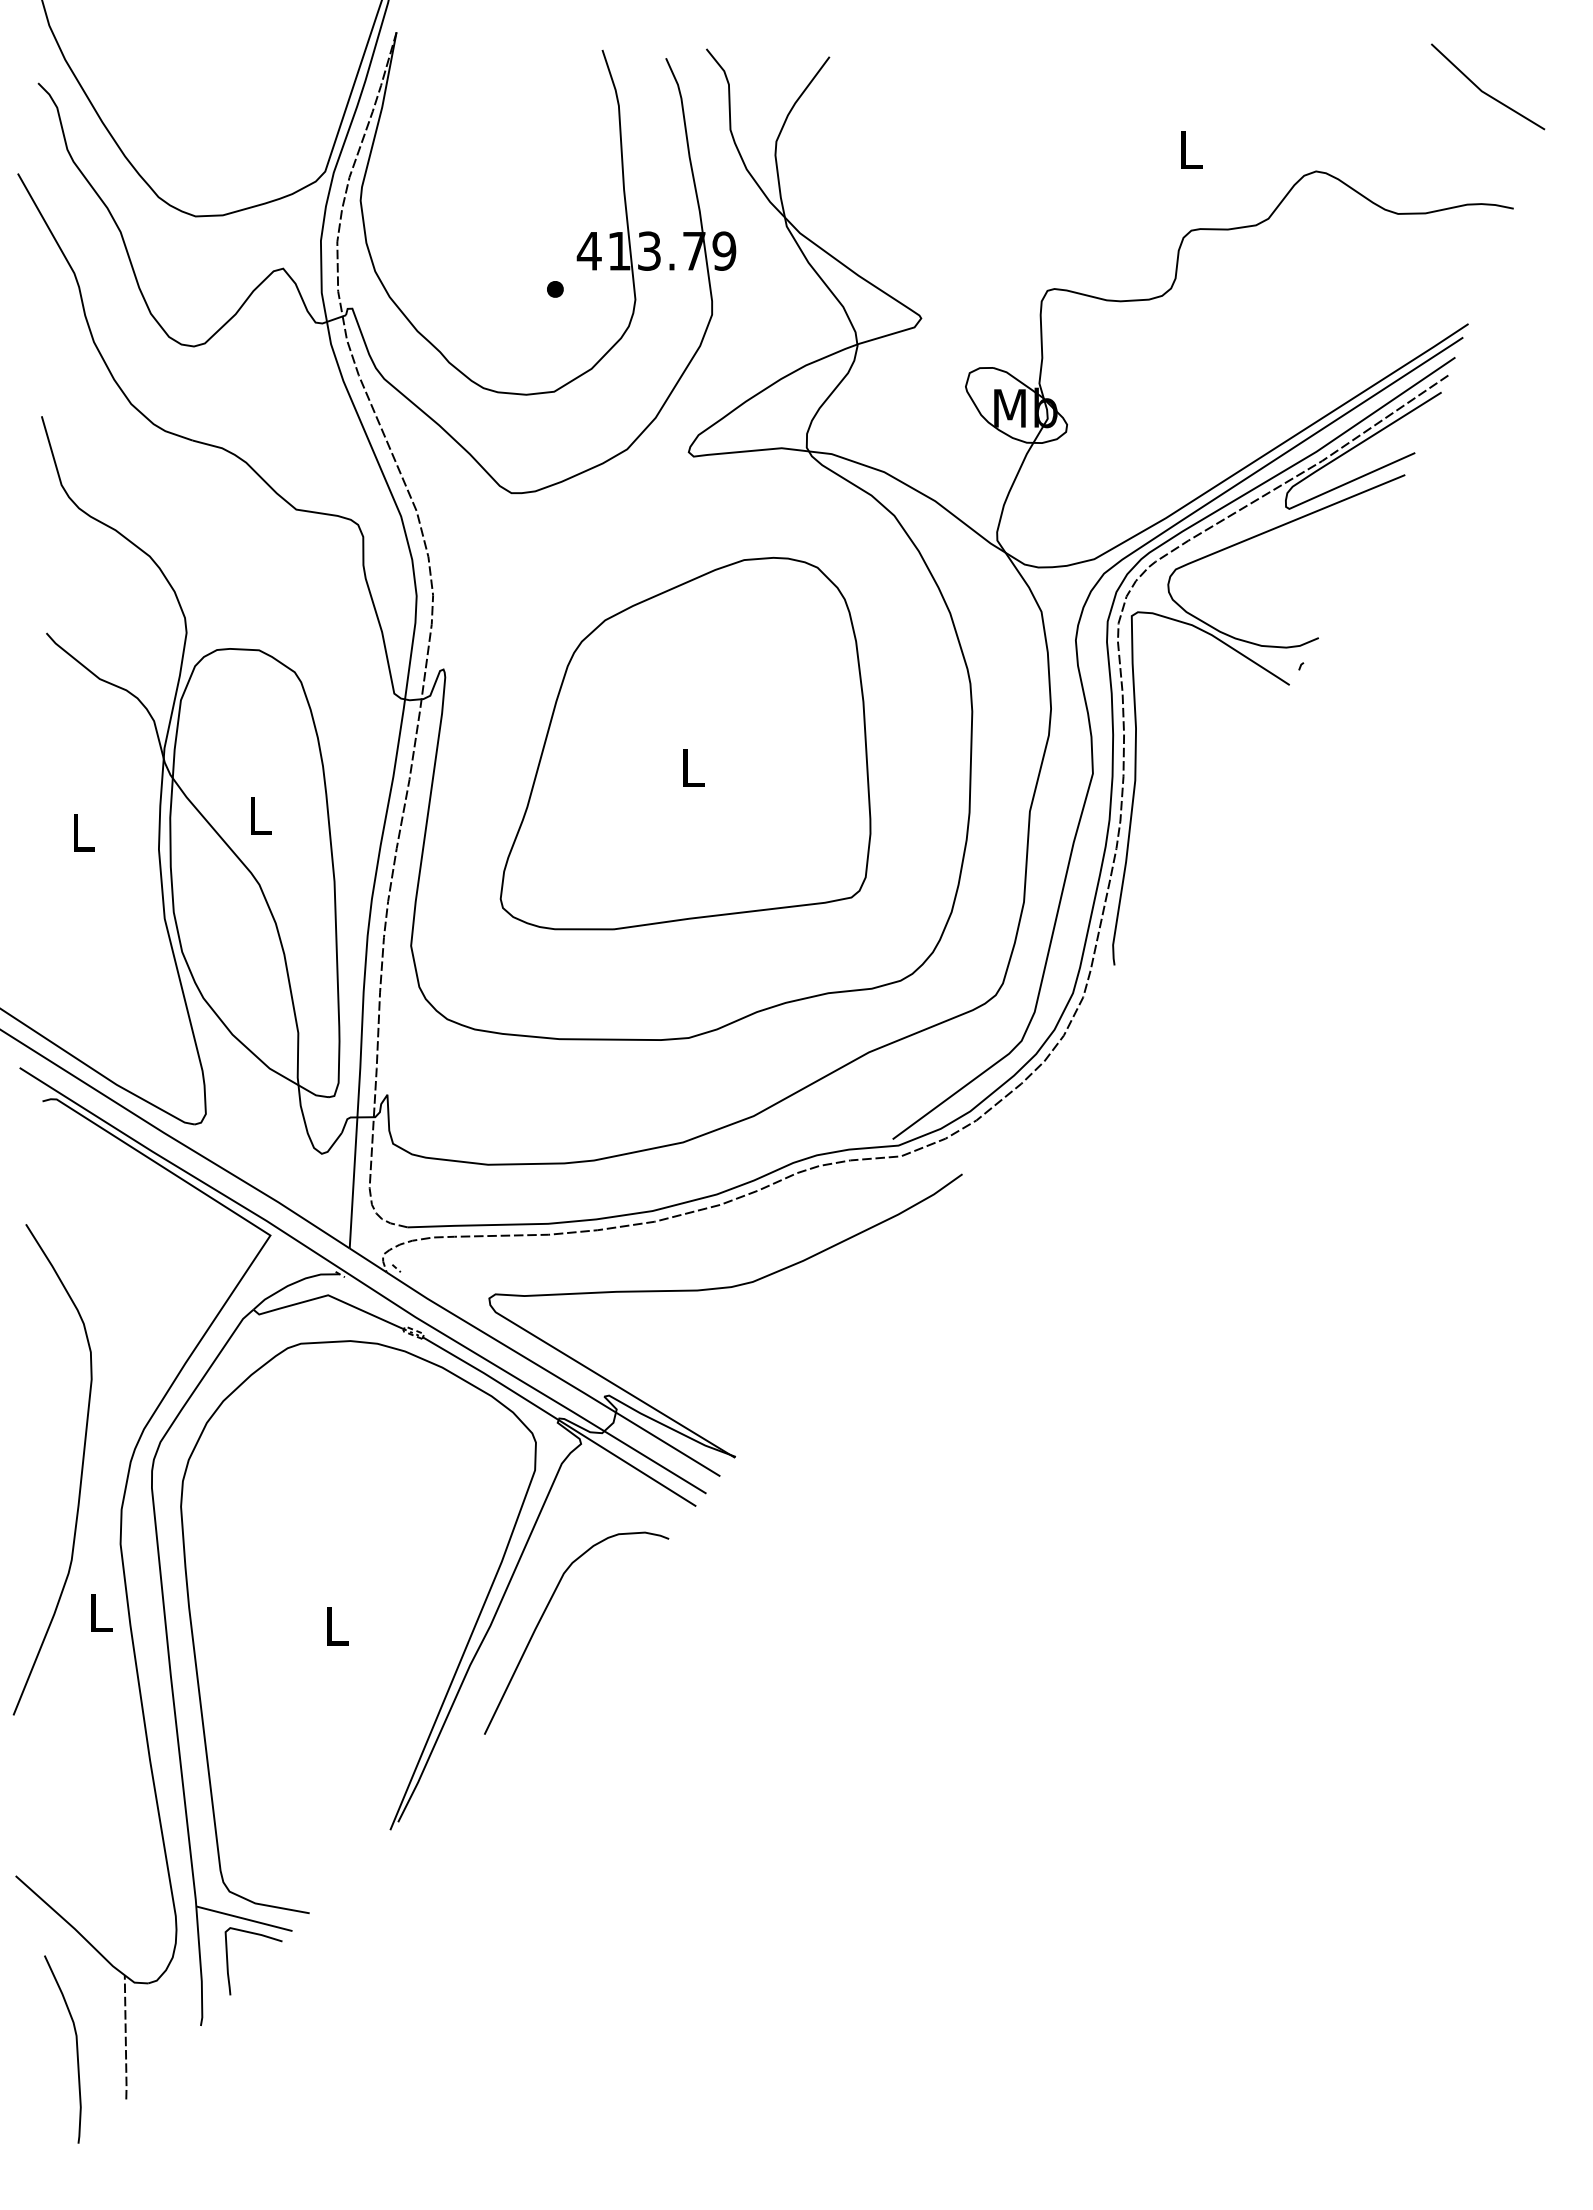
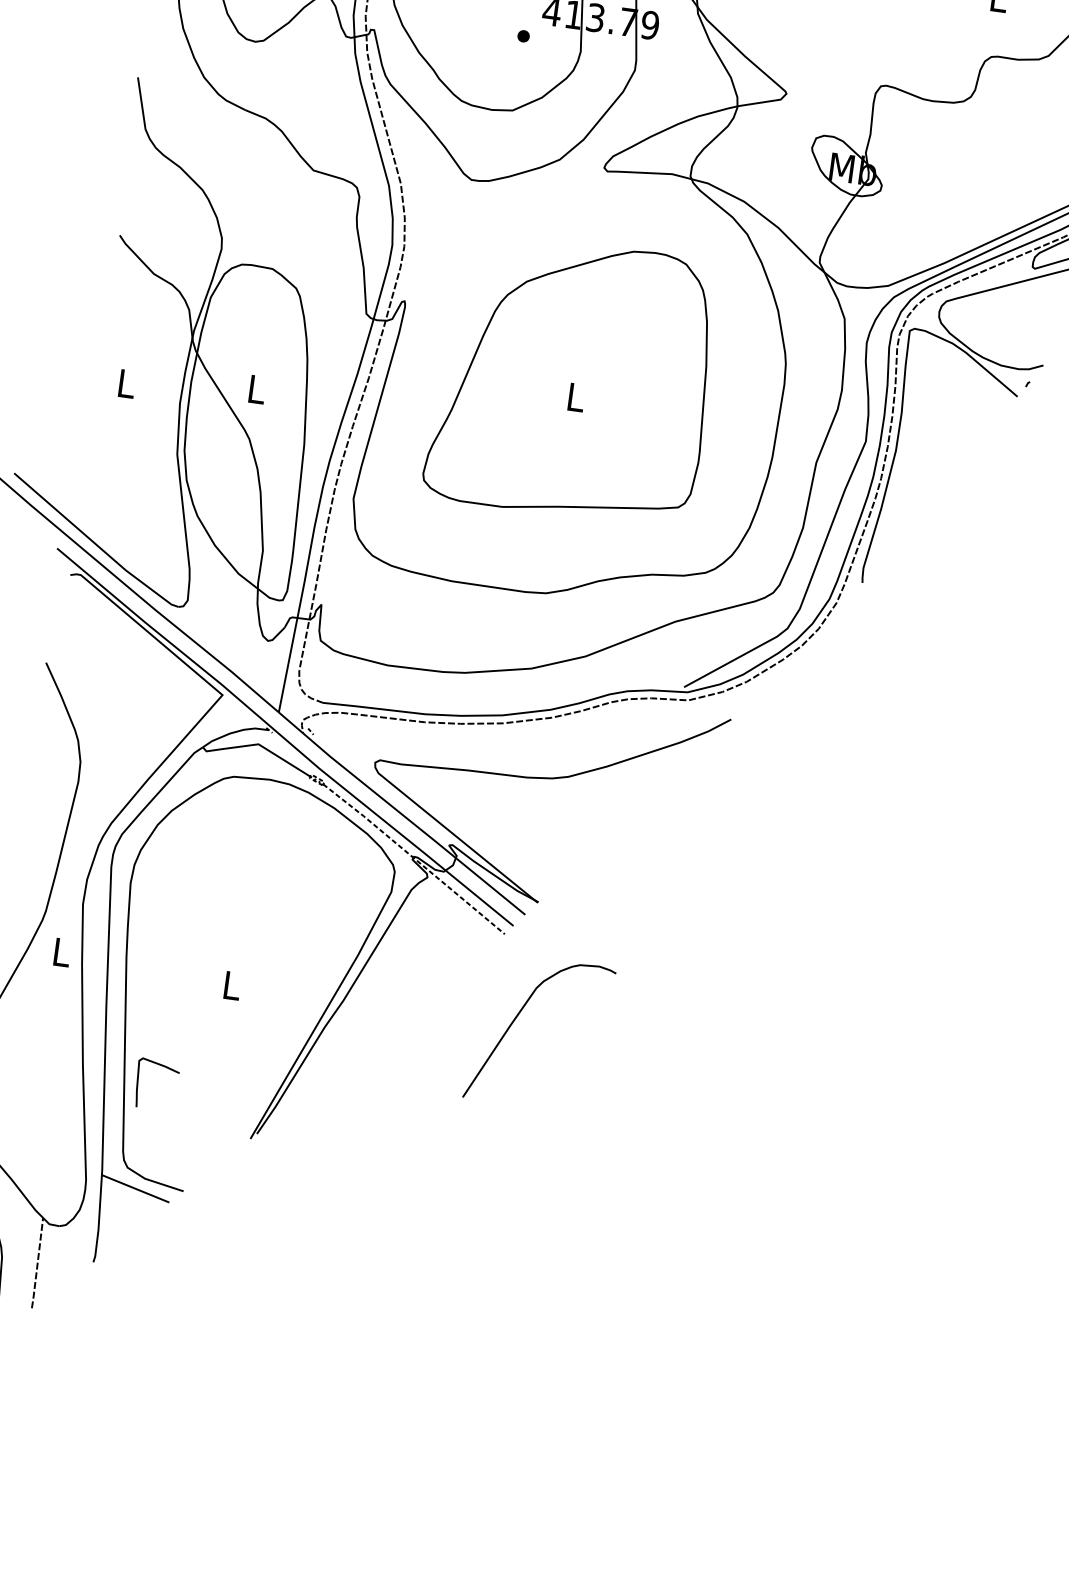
line: (559, 1420) -> (414, 858), solid -> dashed
curve: (543, 1615) -> (517, 1016), moved
curve: (228, 1961) -> (138, 1082), moved

